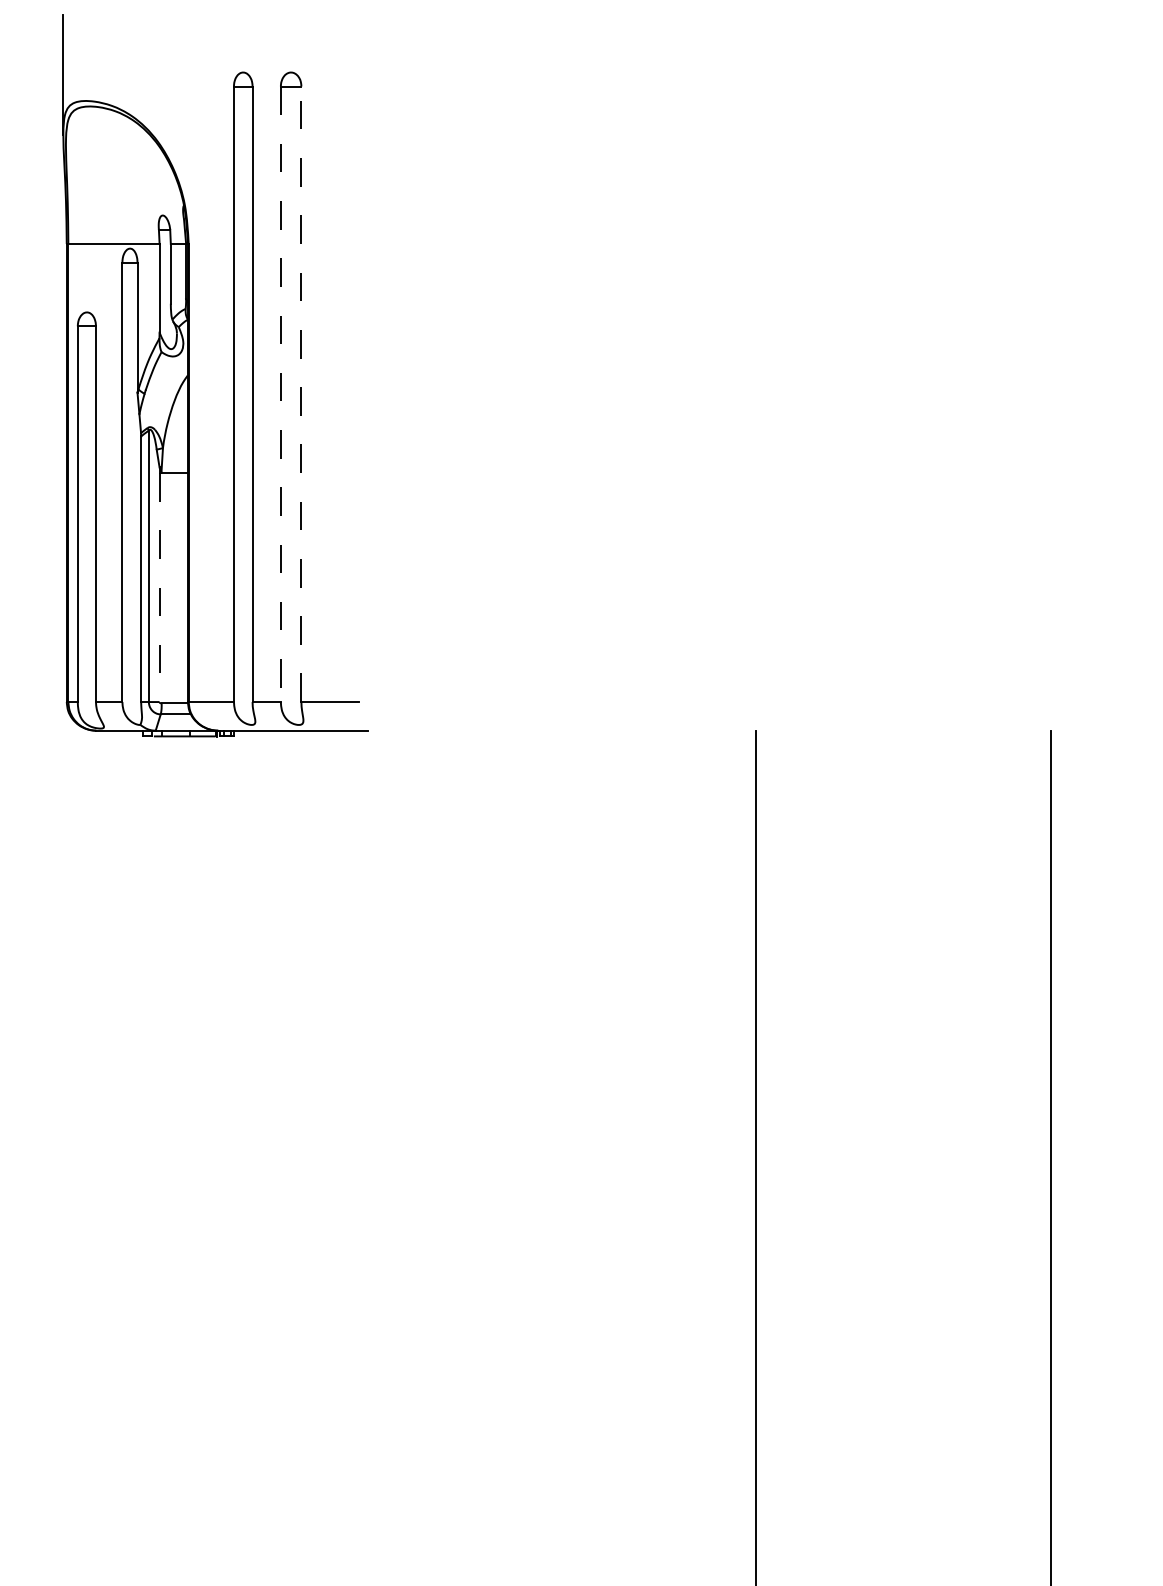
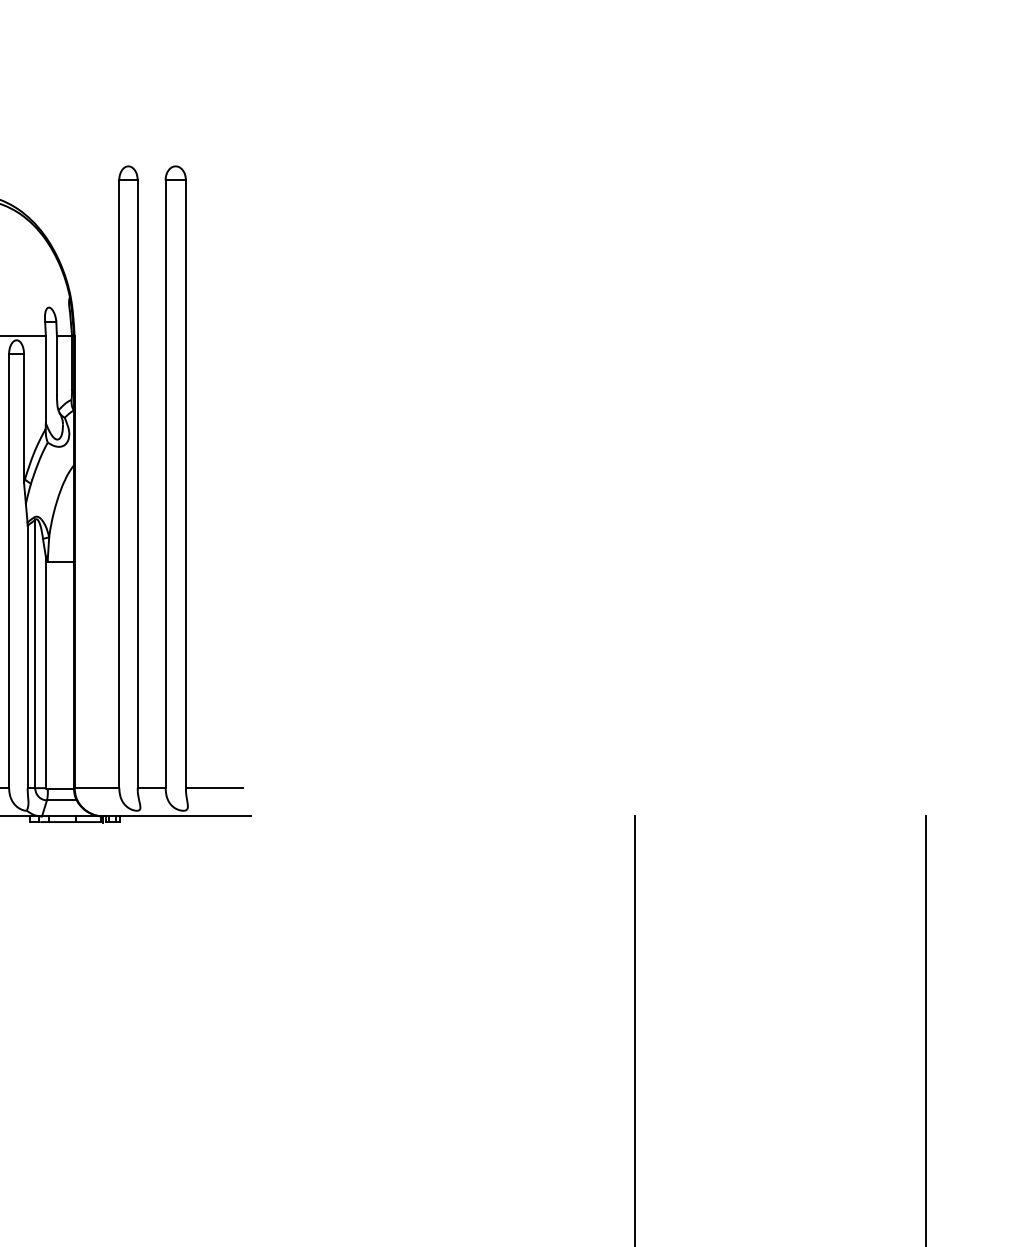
line: (280, 394) -> (165, 484), dashed -> solid
line: (301, 394) -> (185, 484), dashed -> solid
line: (159, 587) -> (45, 675), dashed -> solid

